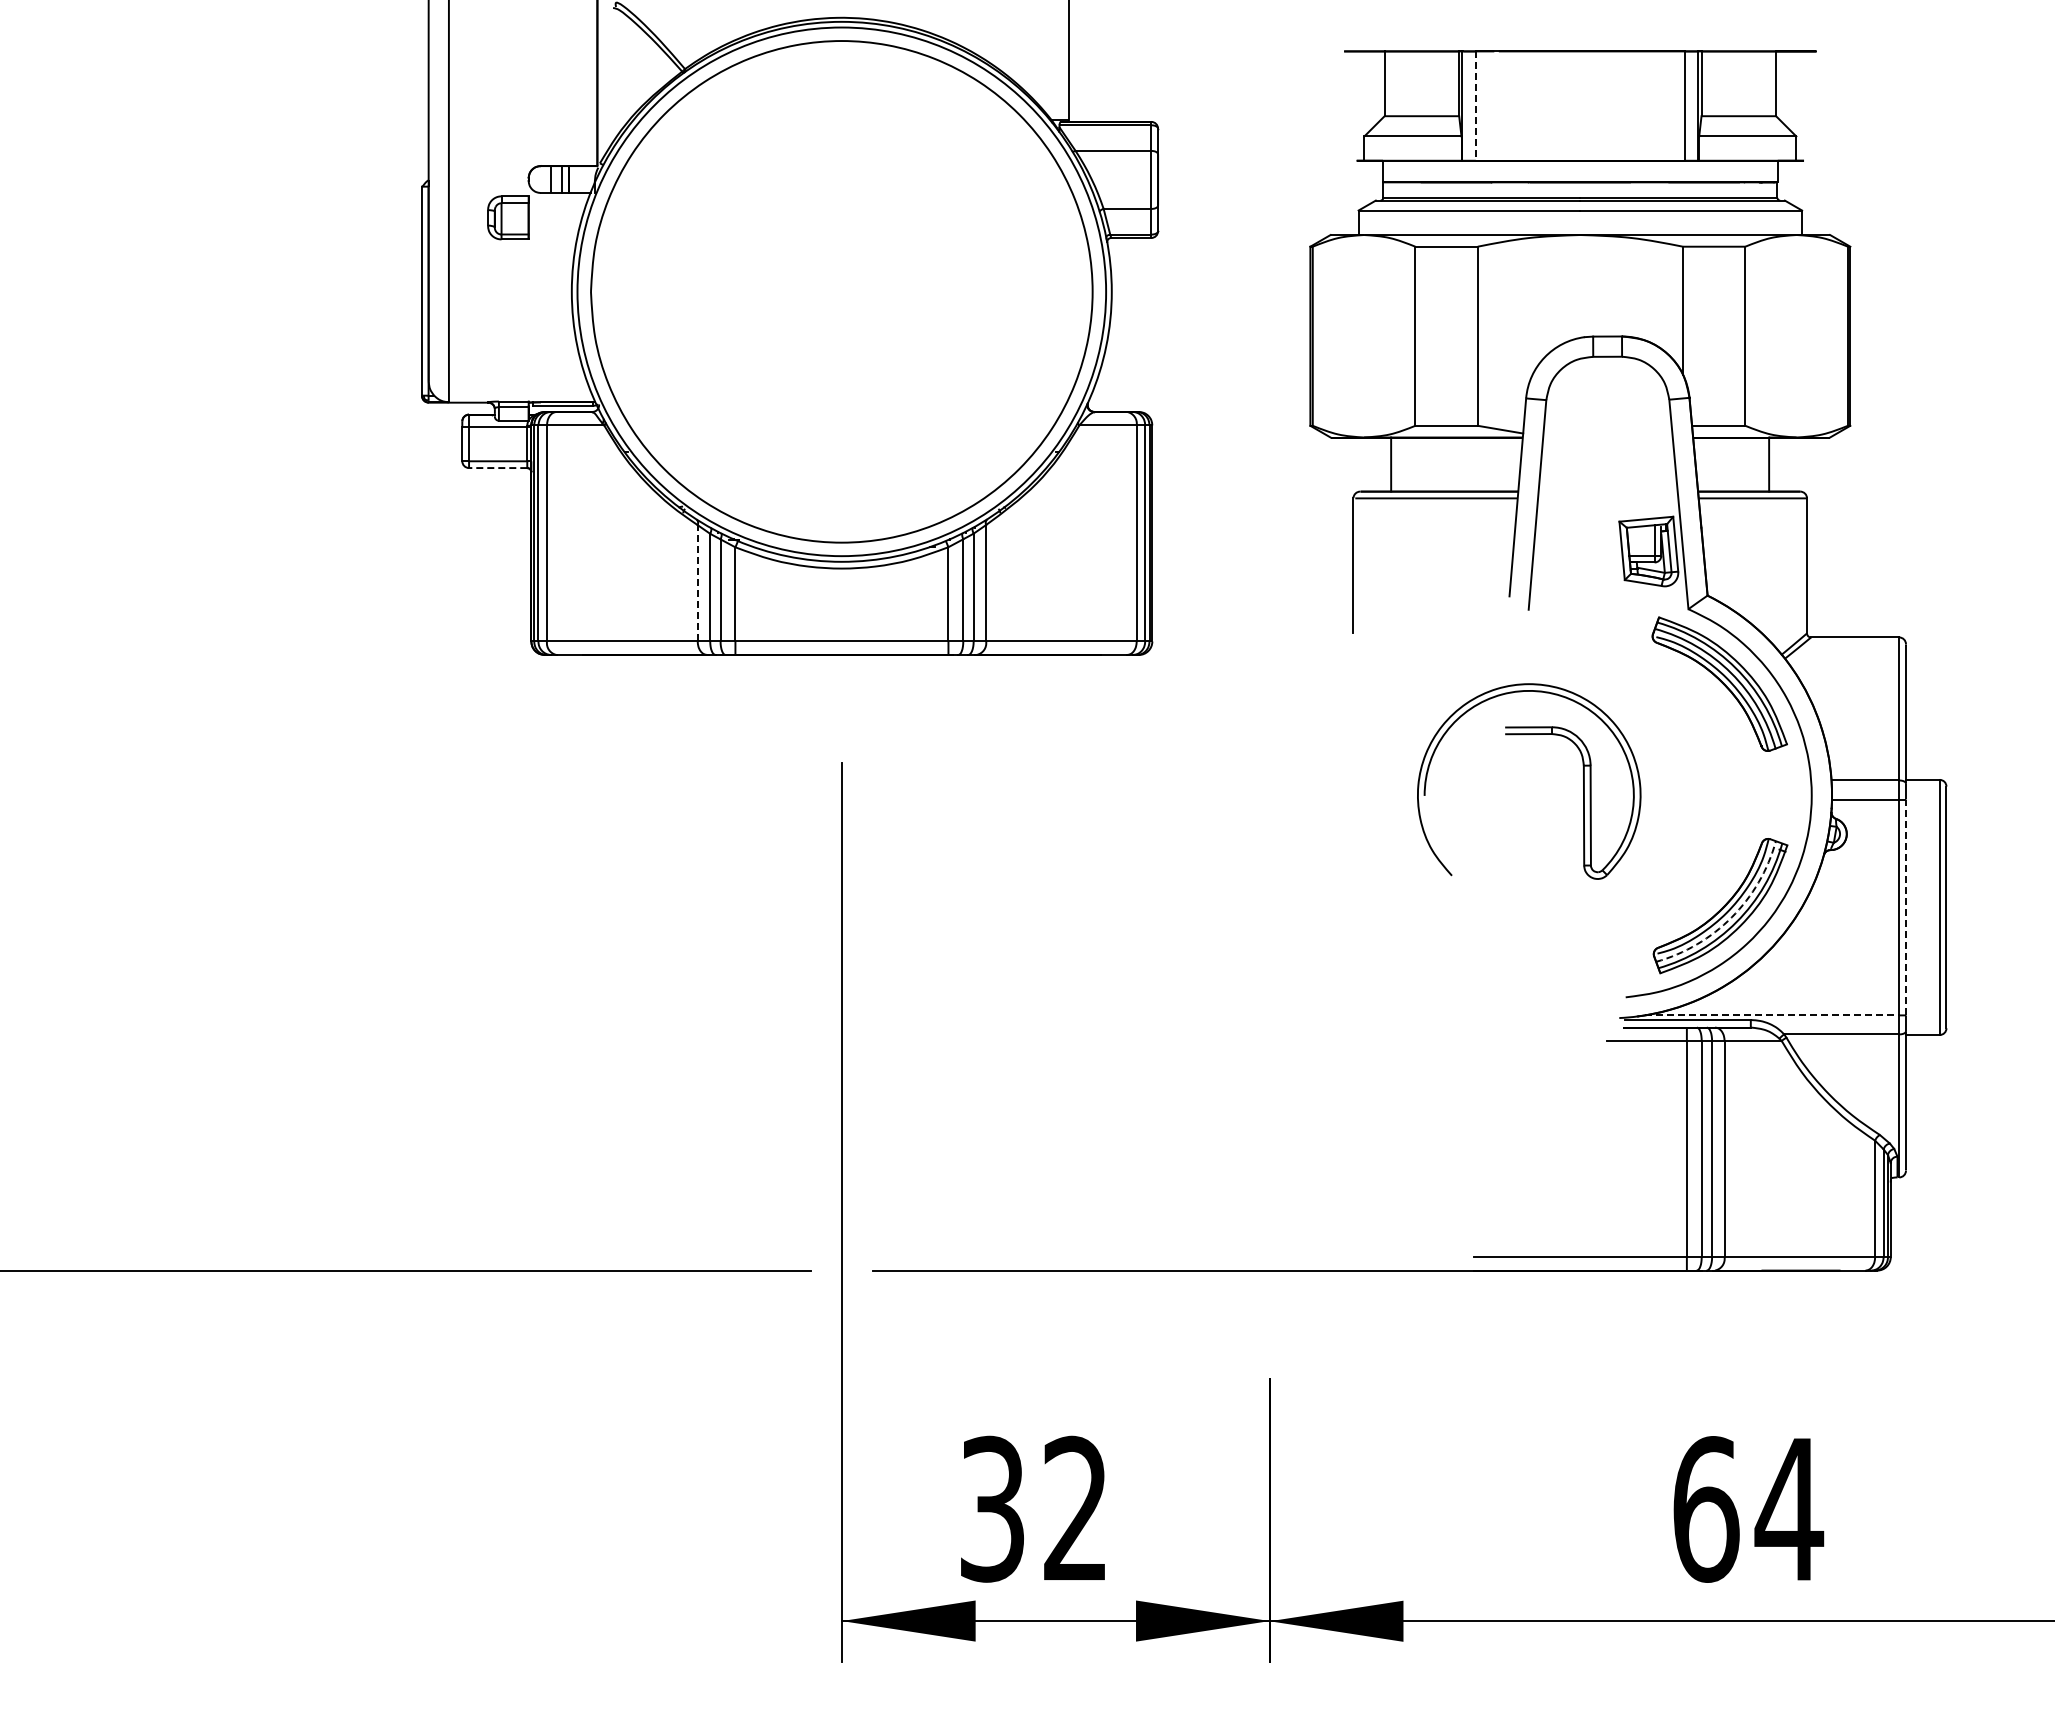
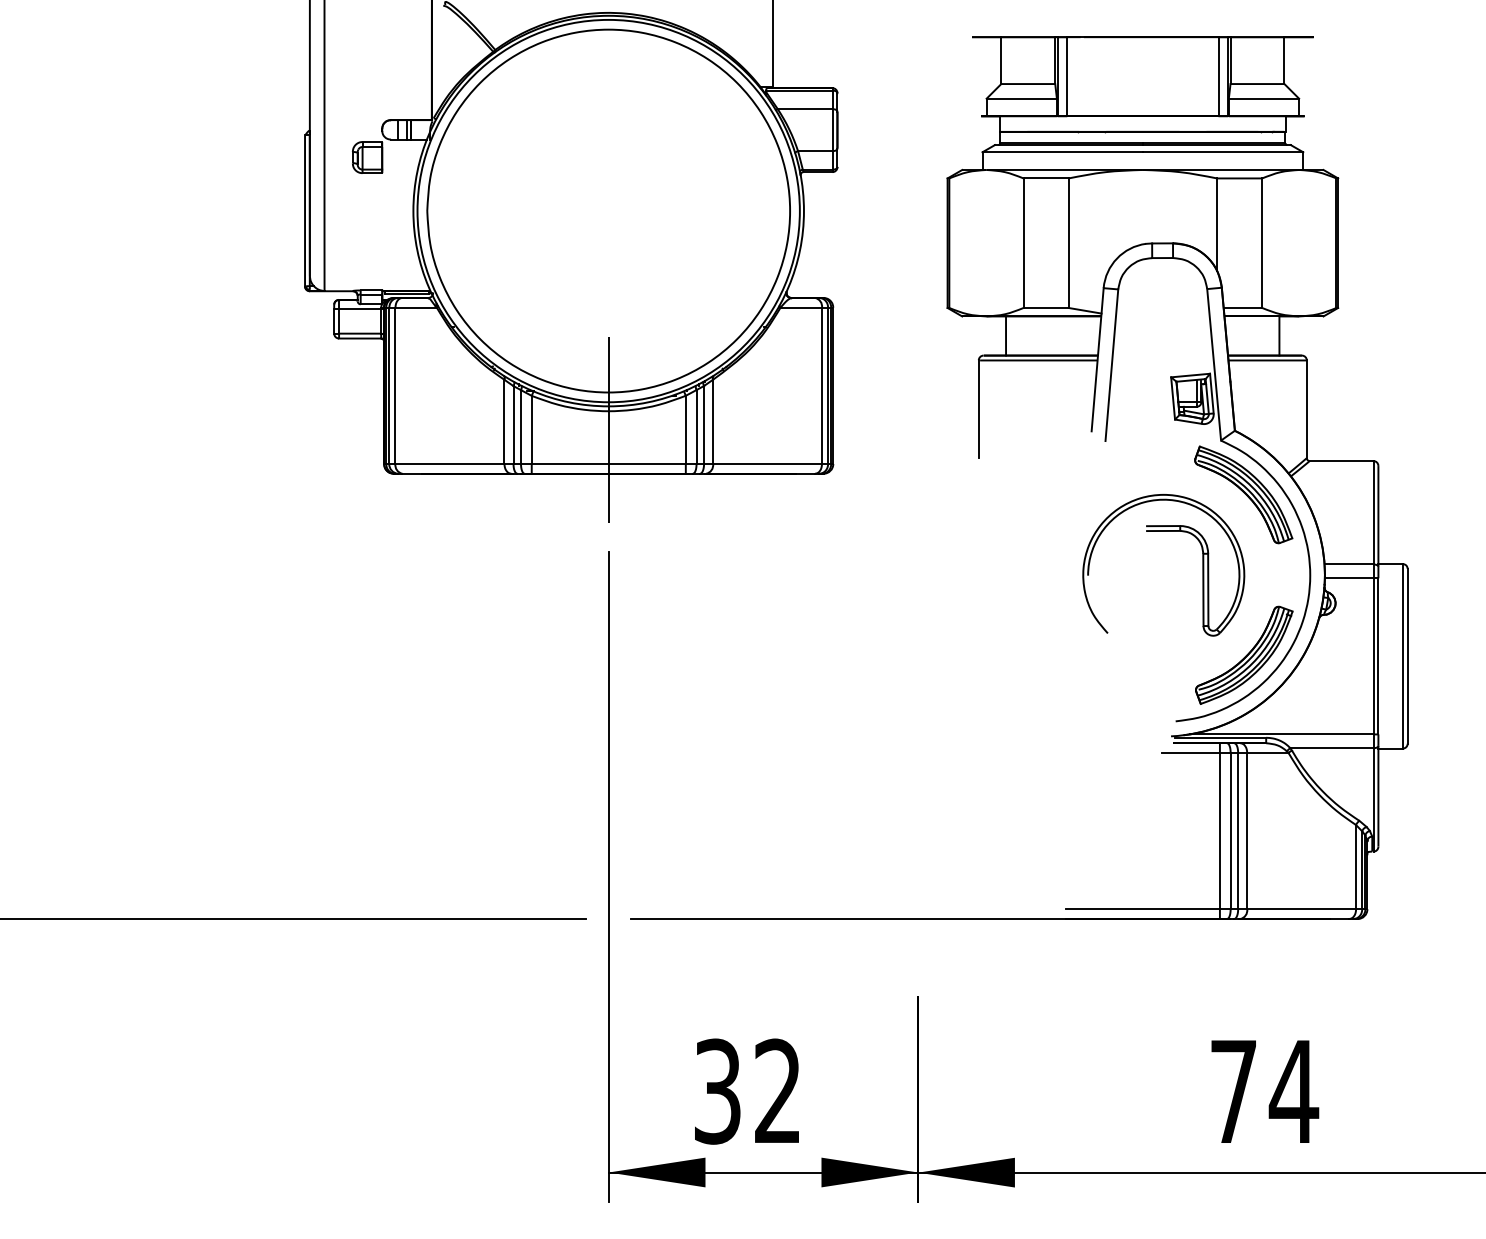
line: (1475, 106) -> (1067, 77), dashed -> solid
line: (497, 468) -> (359, 338), dashed -> solid
line: (697, 582) -> (504, 421), dashed -> solid
line: (841, 594) -> (608, 429), added
part: (1522, 735) -> (1158, 531), moved
line: (1905, 907) -> (1378, 656), dashed -> solid
arc: (1731, 917) -> (1252, 663), dashed -> solid
line: (1772, 1015) -> (1281, 734), dashed -> solid
text: (1706, 1509) -> (1234, 1091), 64 -> 74

